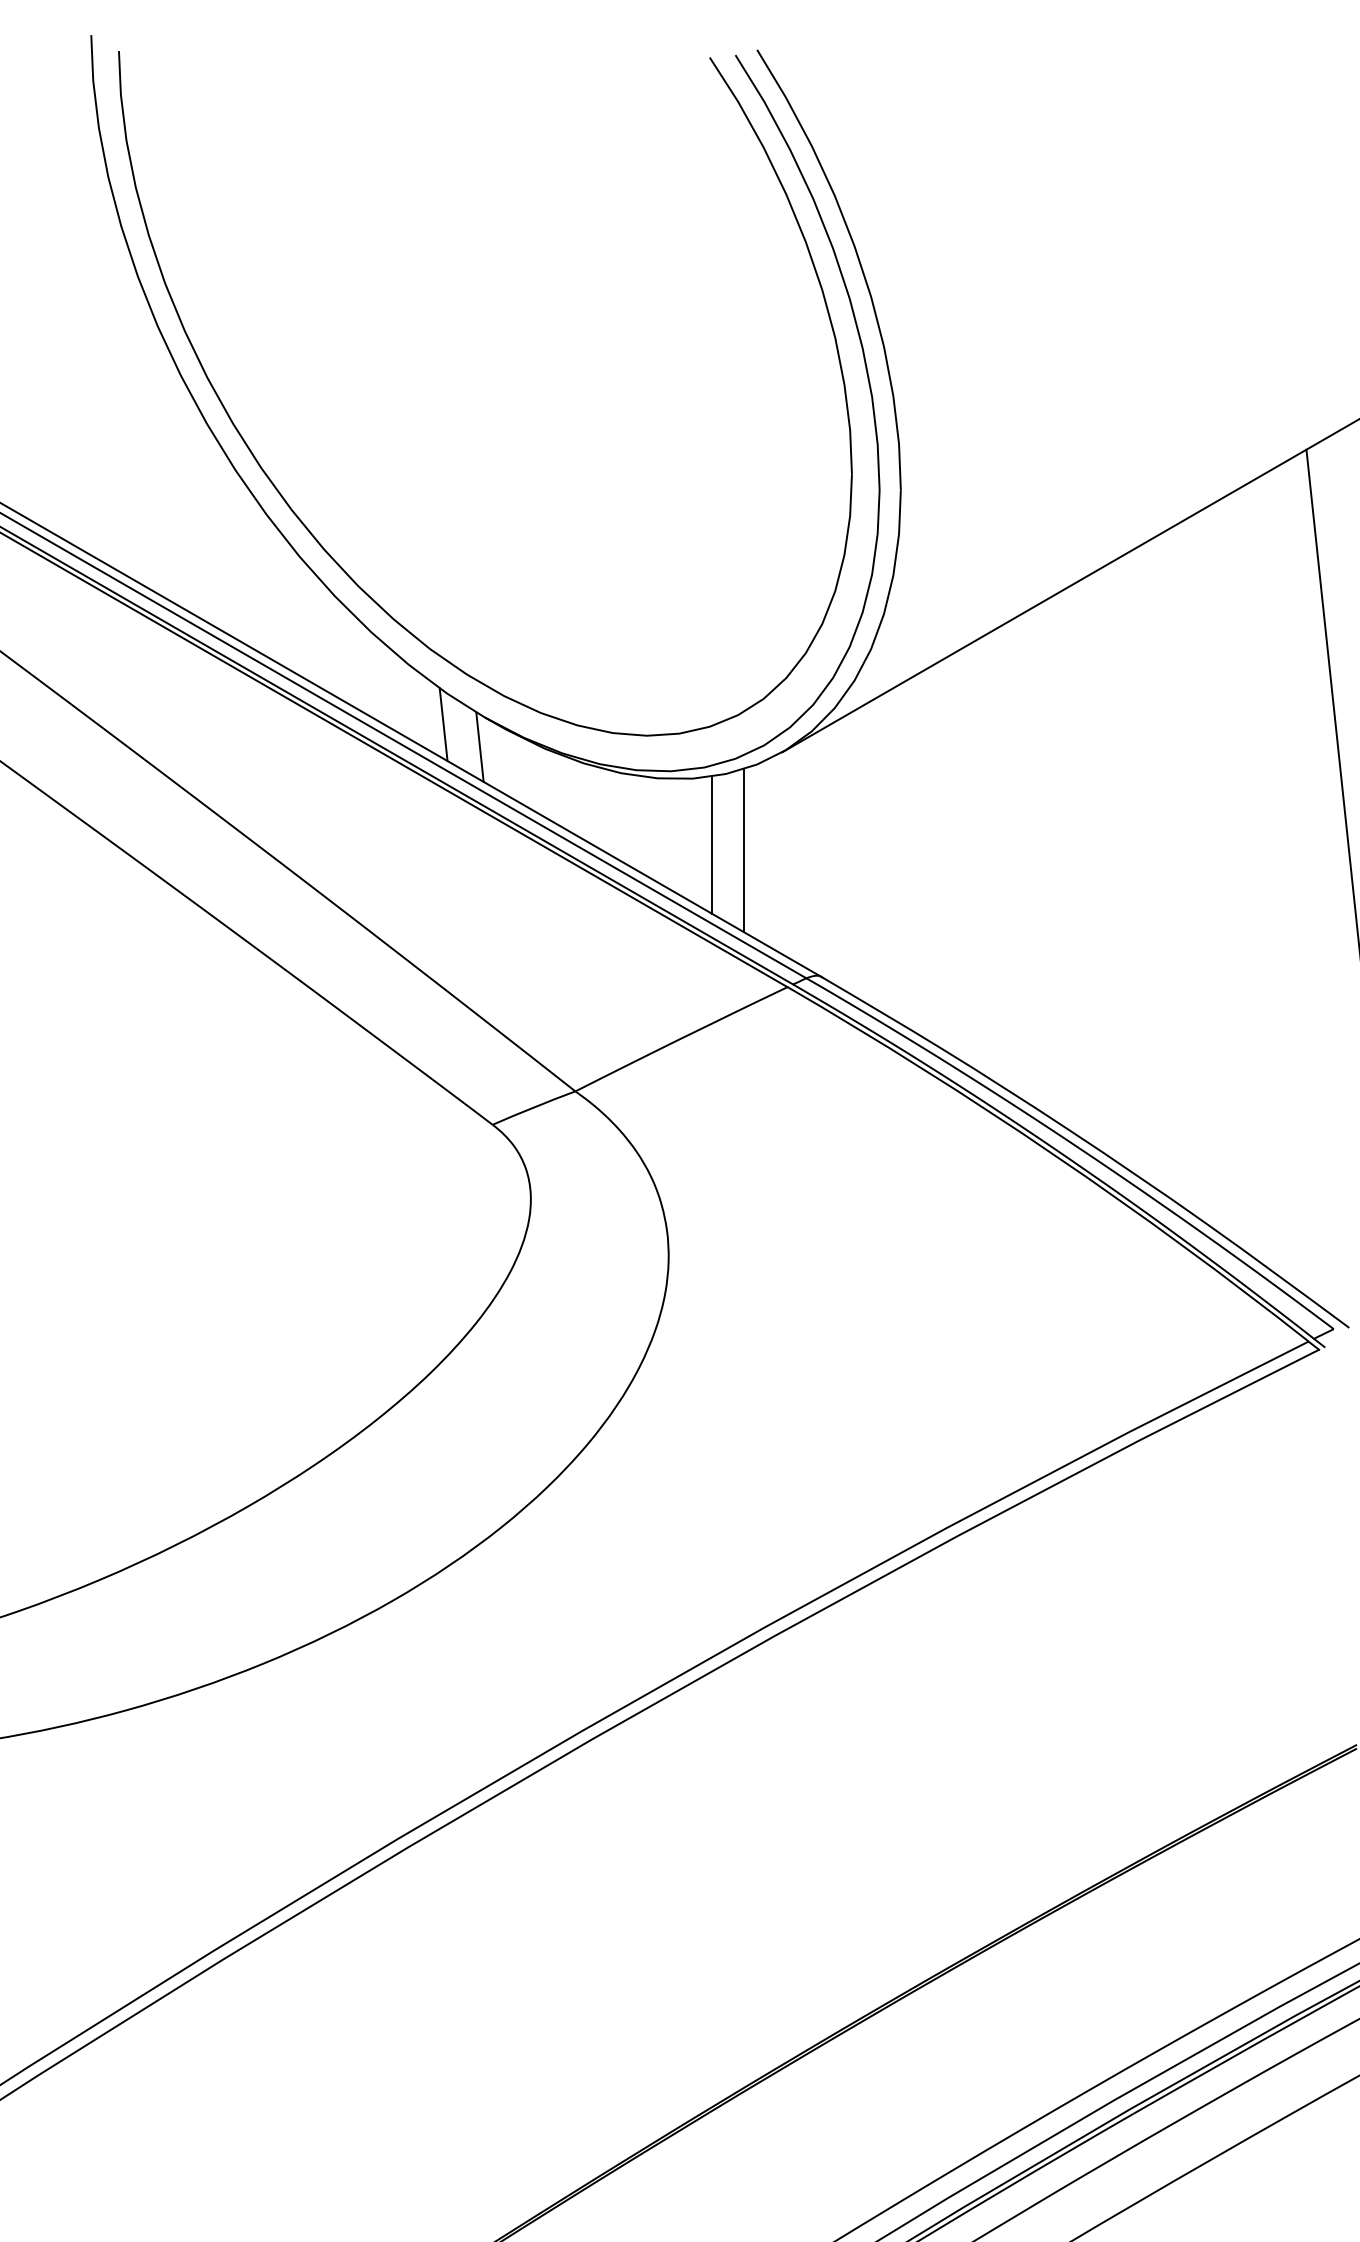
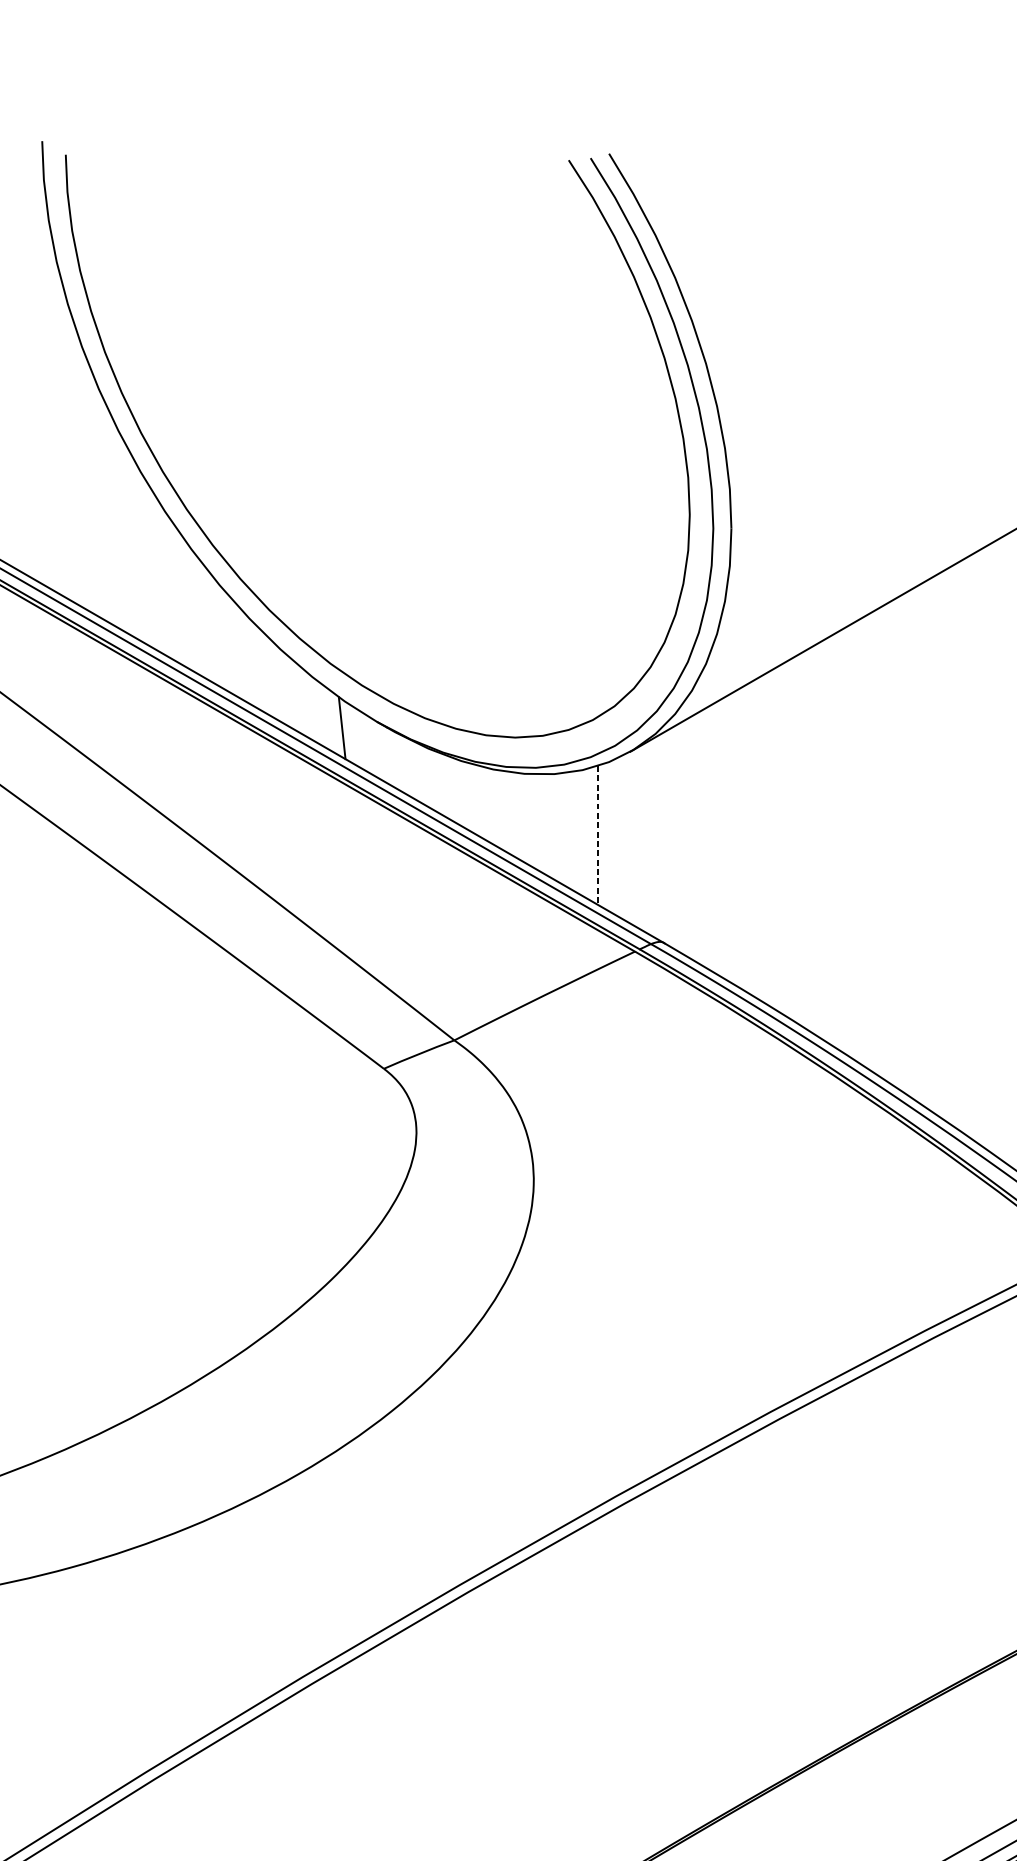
line: (479, 746) -> (372, 746), removed
line: (712, 844) -> (571, 830), removed
line: (744, 850) -> (598, 835), solid -> dashed

